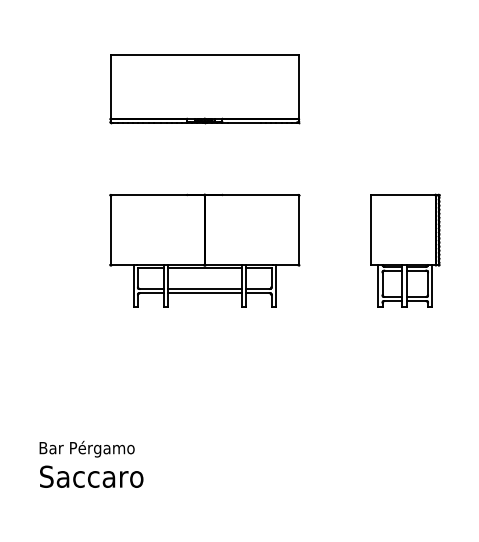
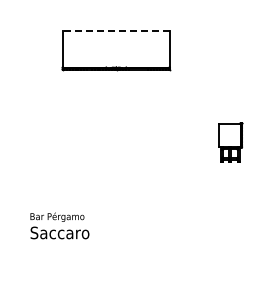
line: (205, 53) -> (116, 30), solid -> dashed
part: (205, 250) -> (116, 142), removed
part: (405, 250) -> (230, 142), size x0.6
text: (90, 463) -> (59, 225), moved

